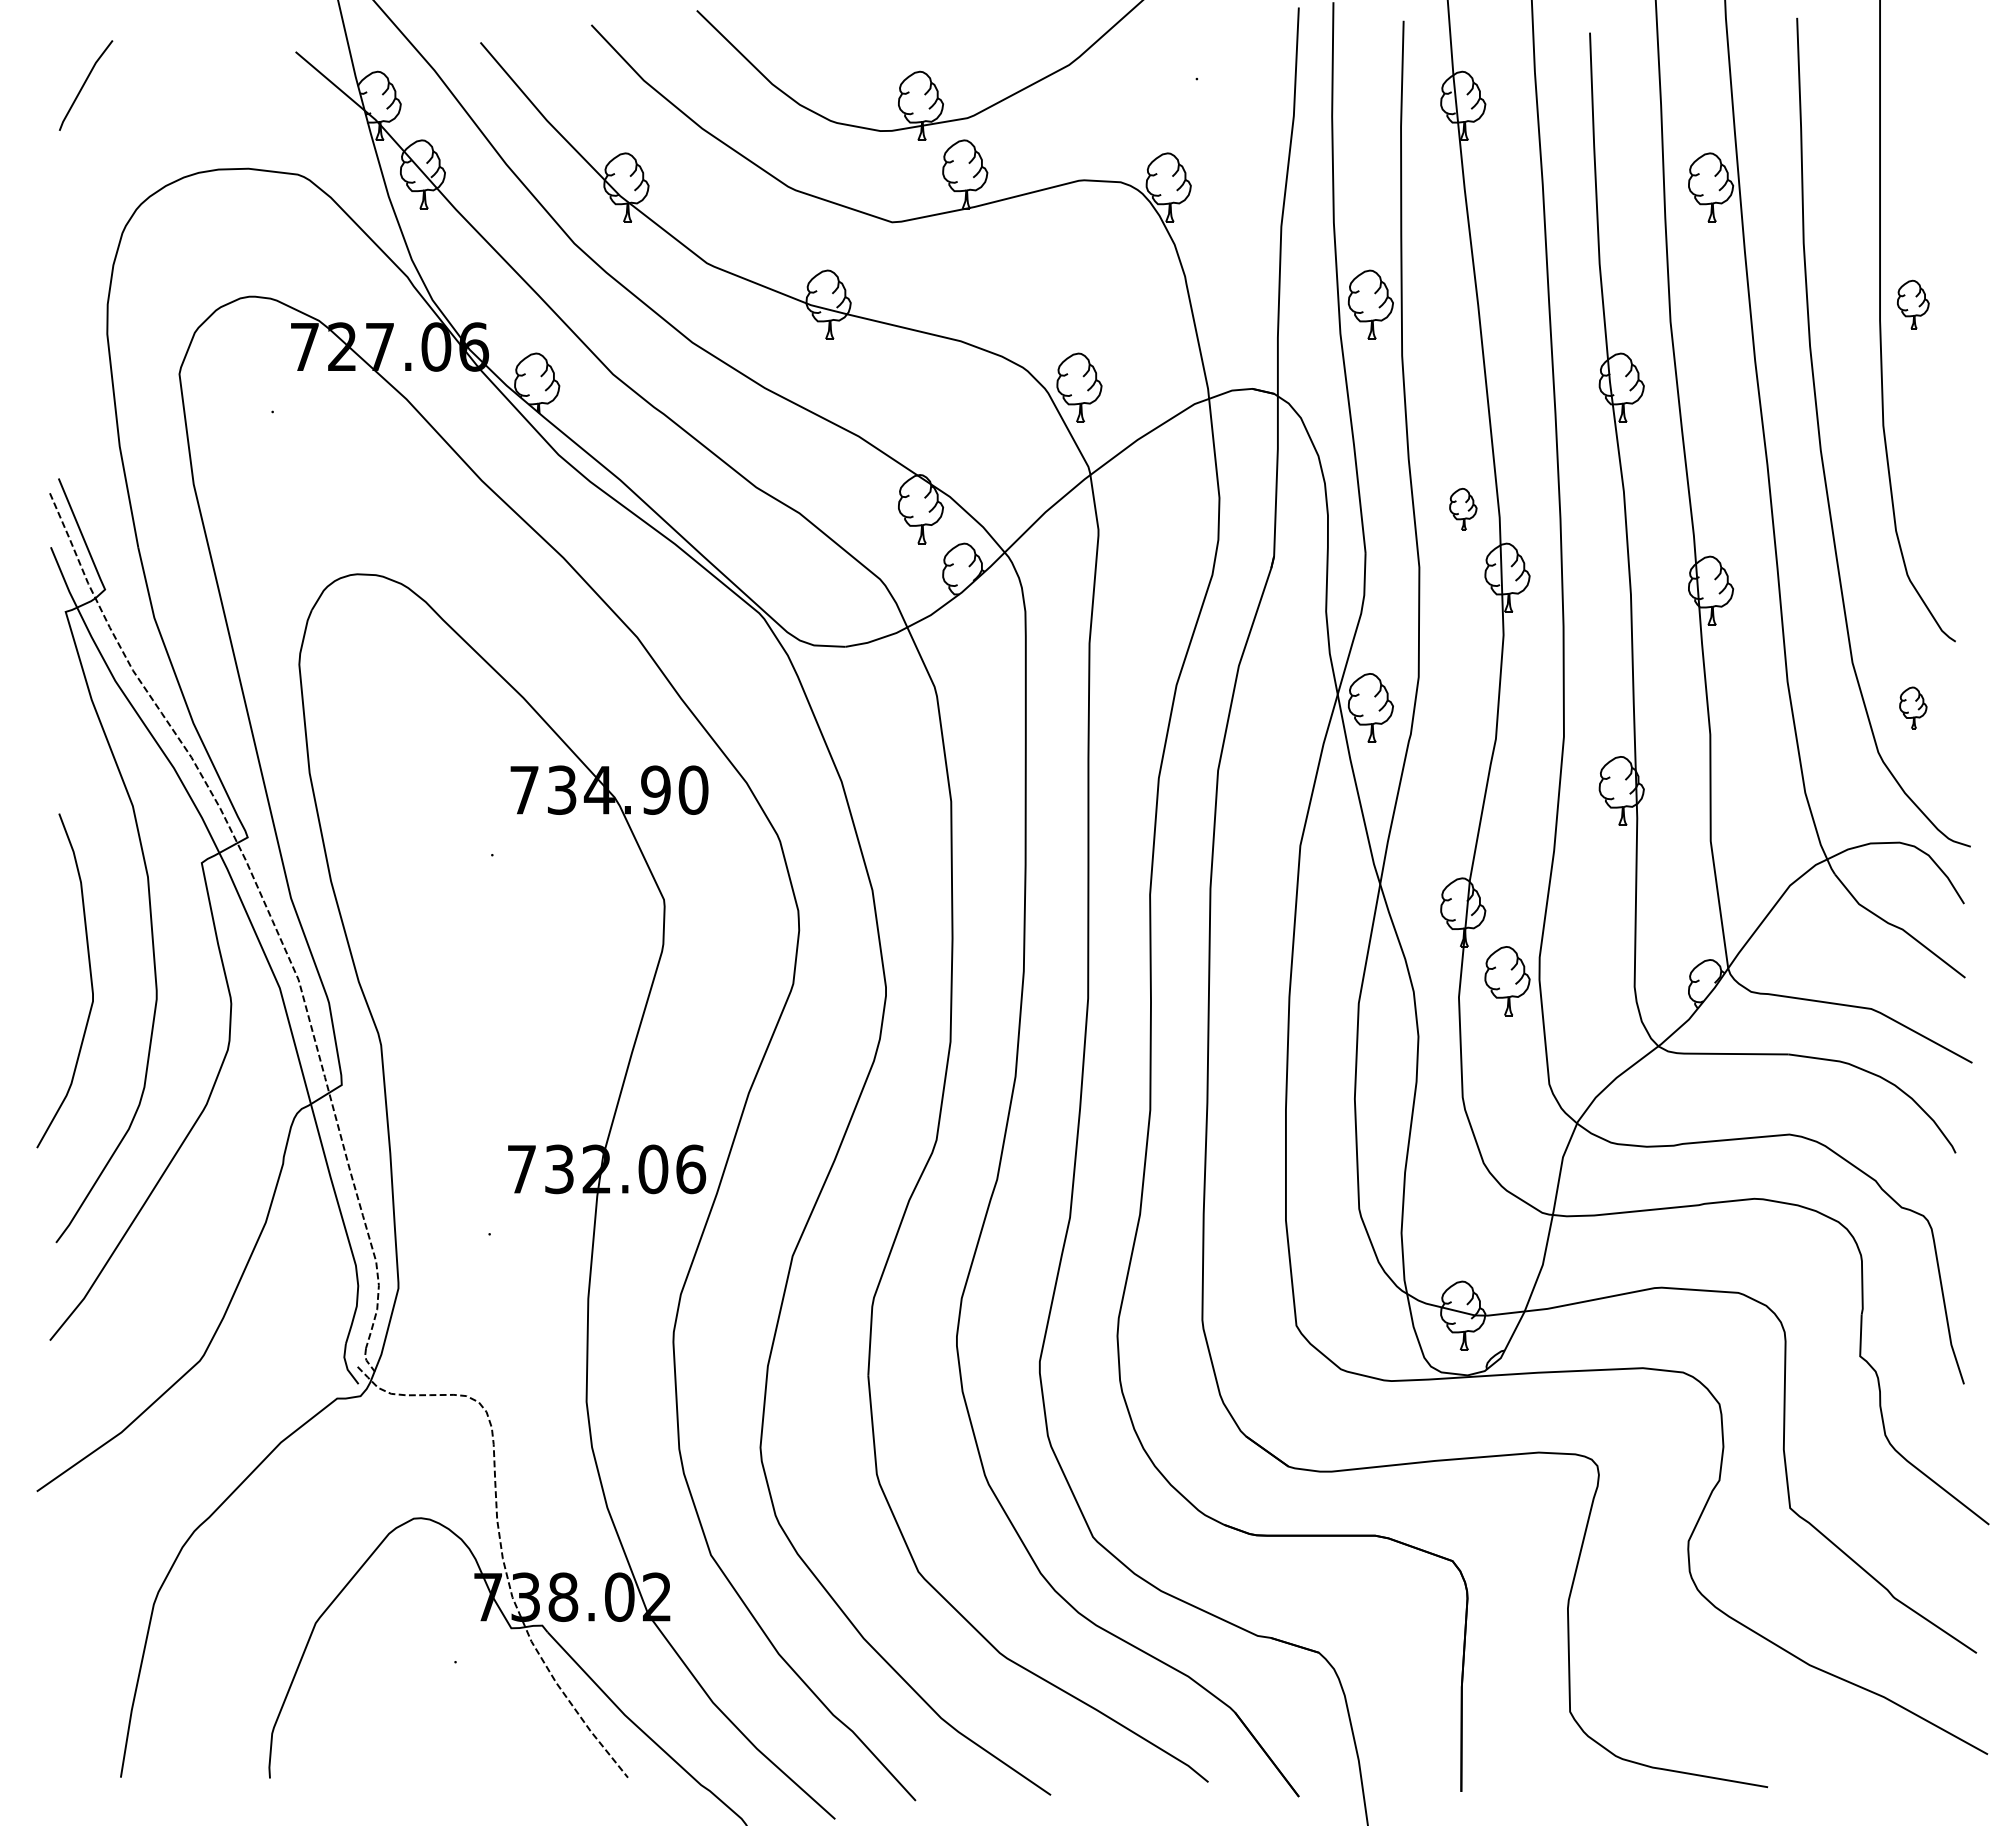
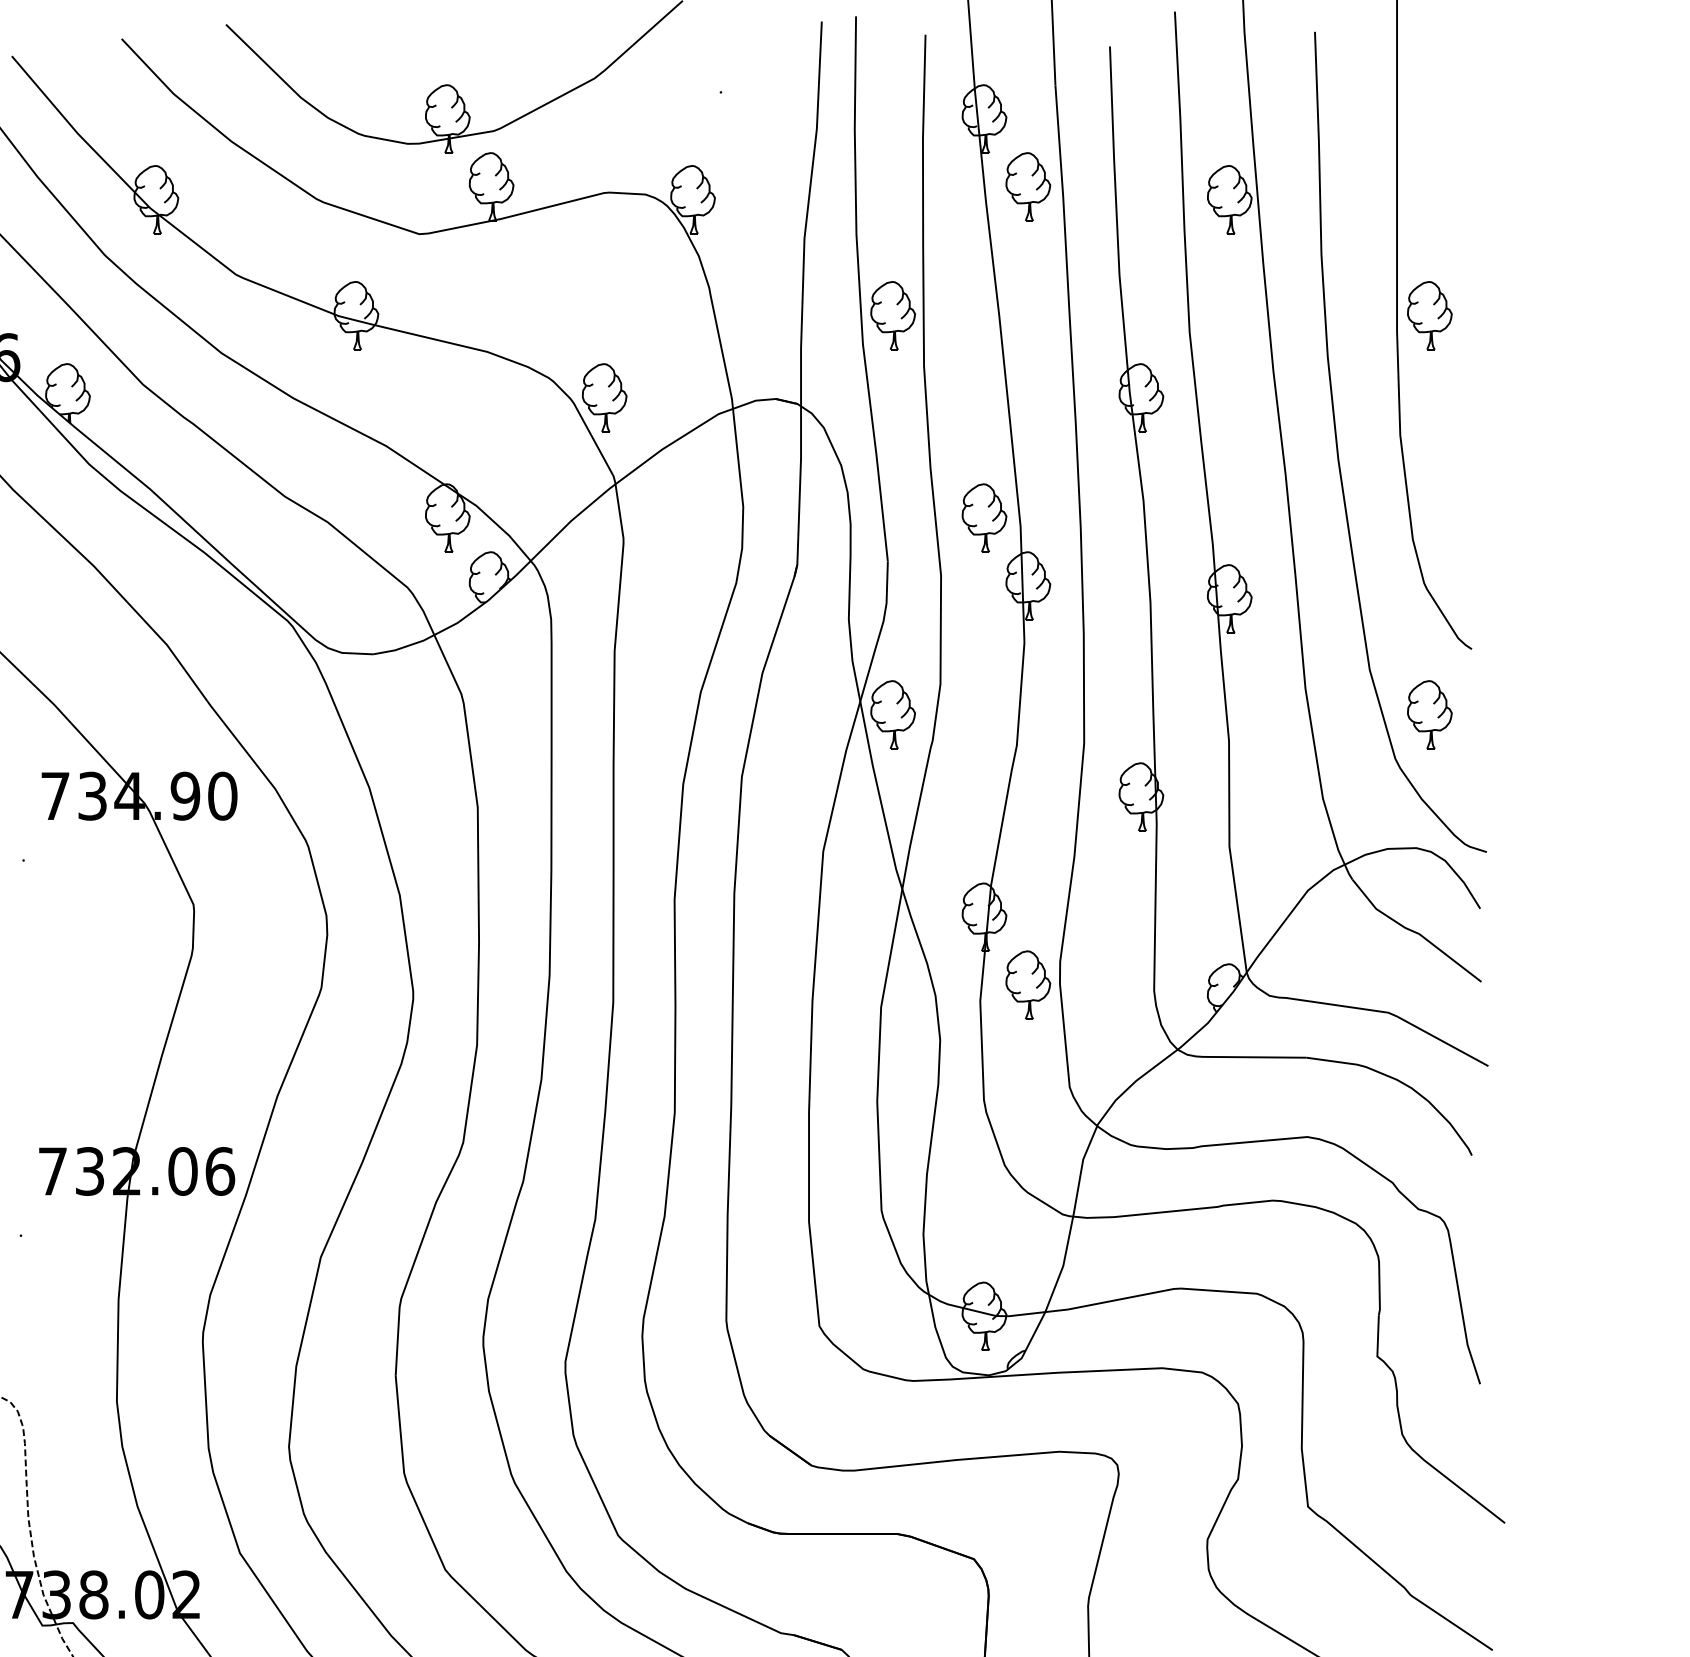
part: (1507, 174) -> (1028, 186), added
part: (1913, 304) -> (1430, 315), size x1.43
part: (1463, 509) -> (984, 518), size x1.67
part: (1913, 707) -> (1430, 714), size x1.67

